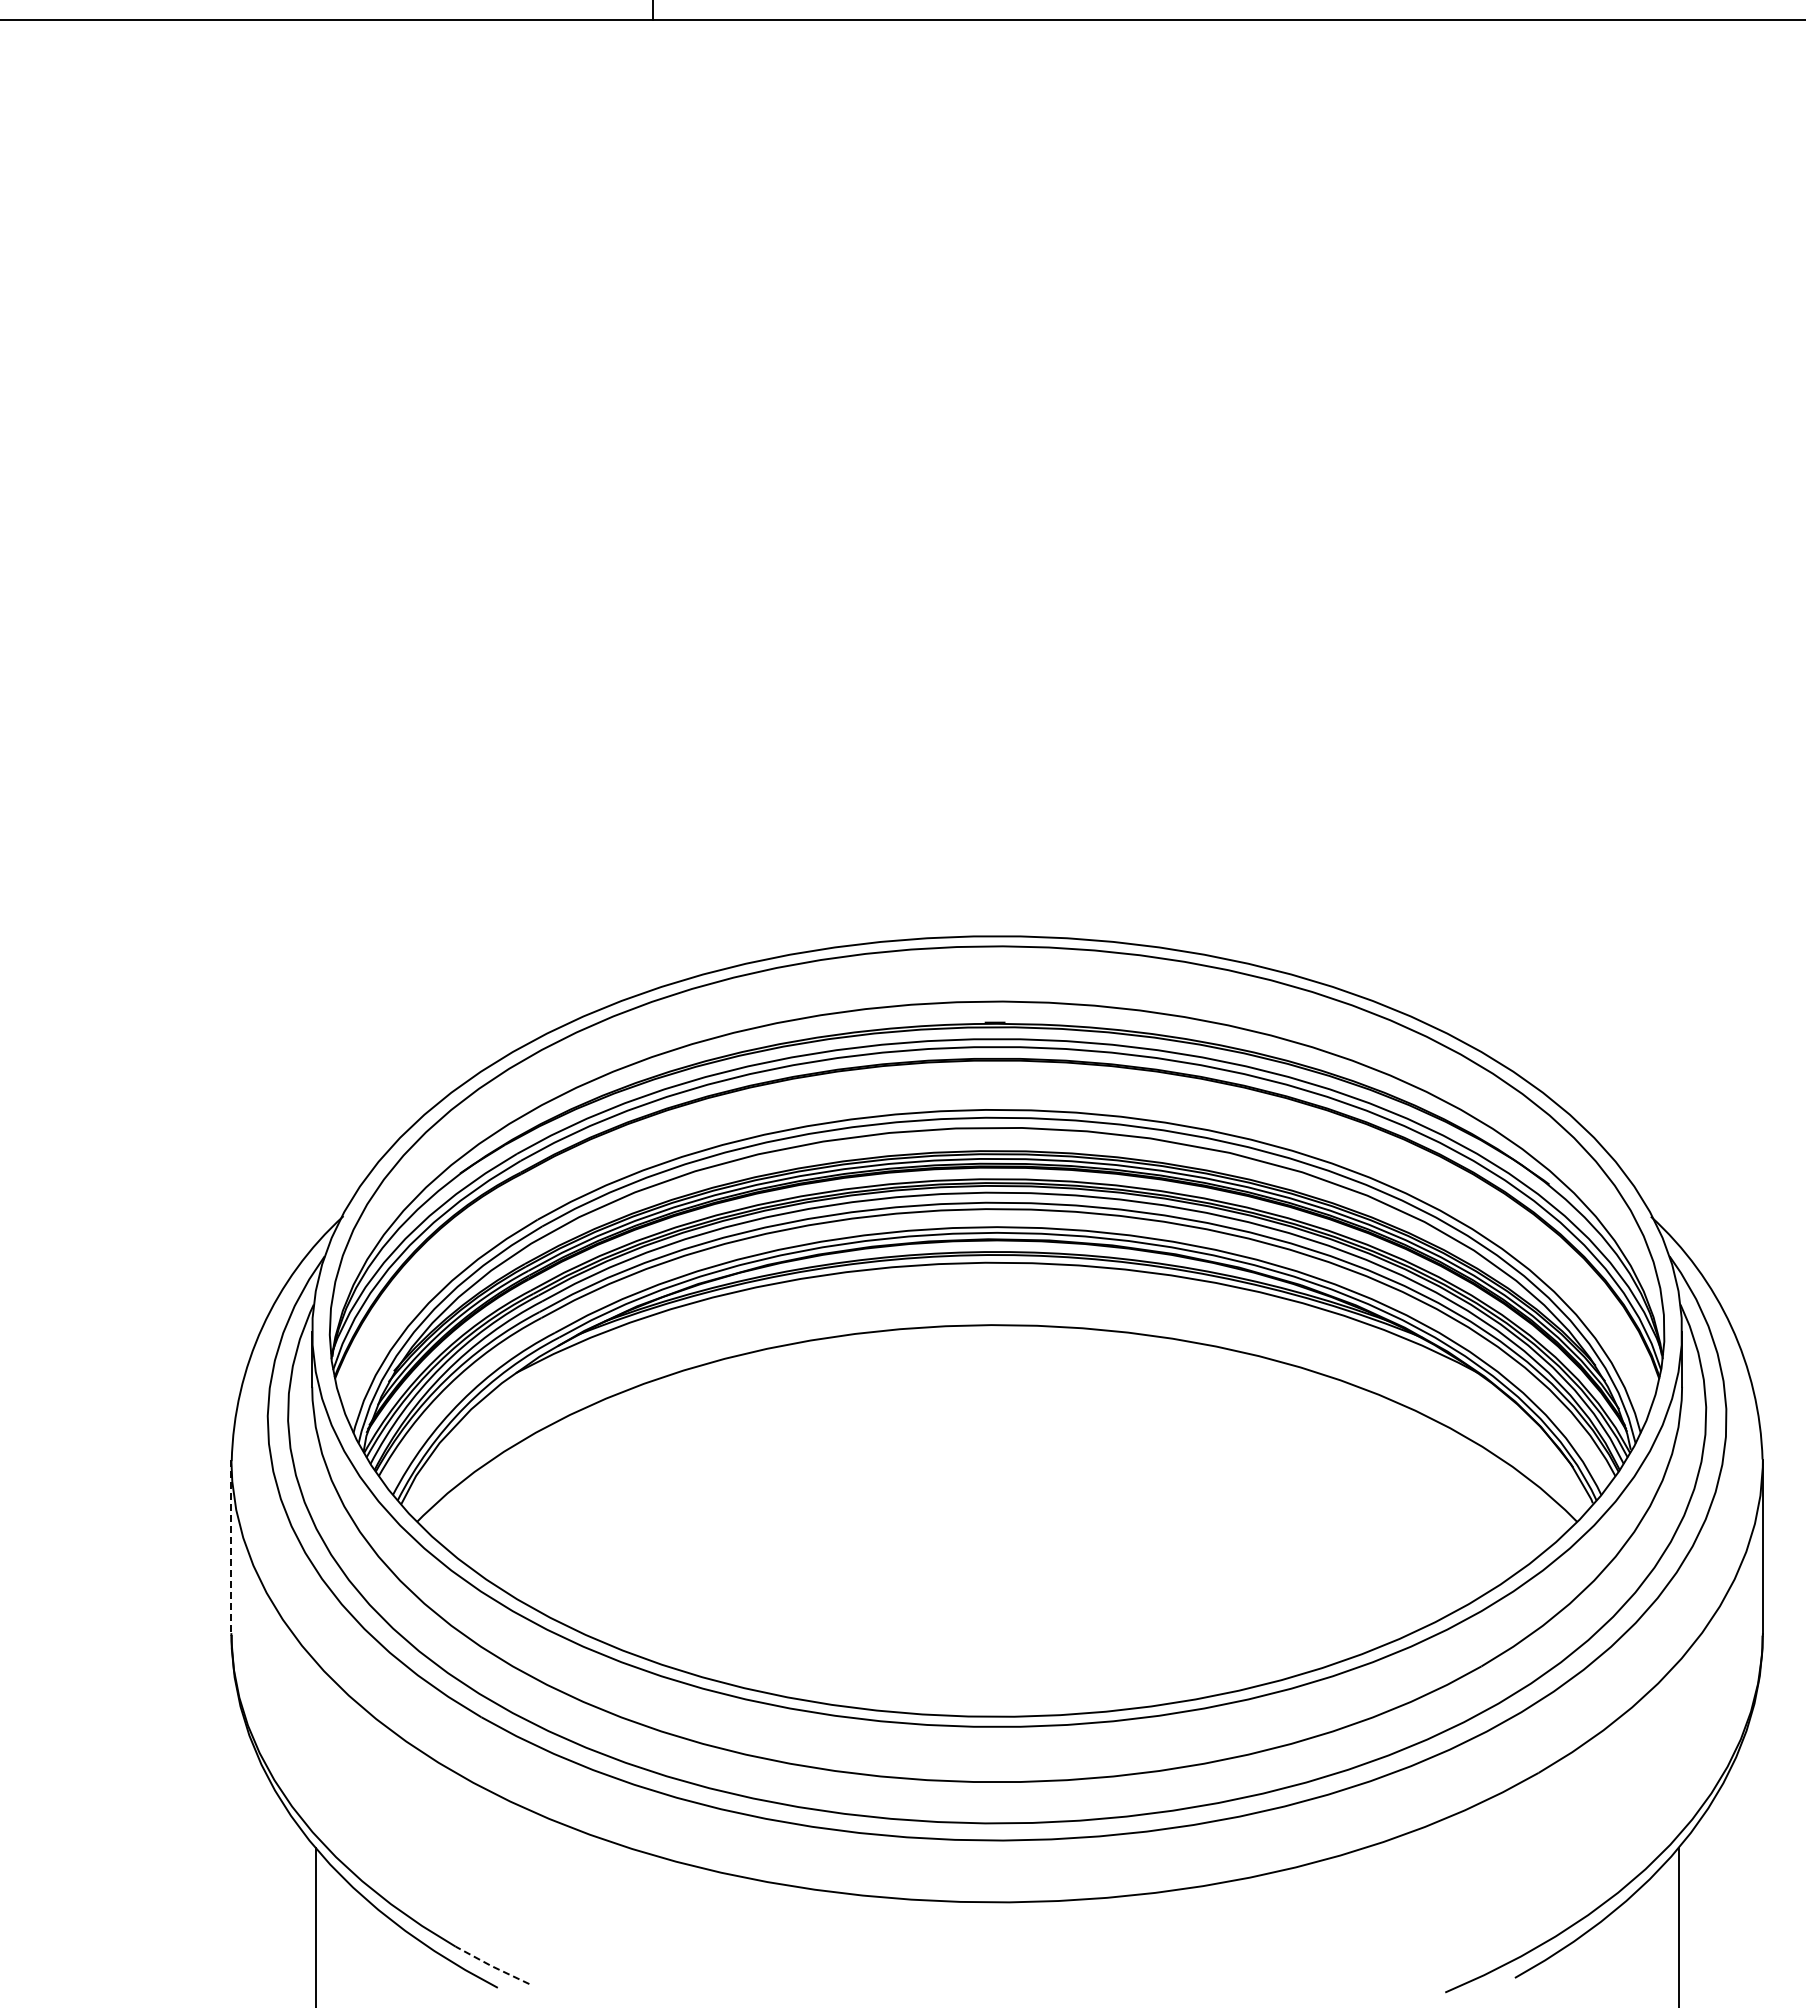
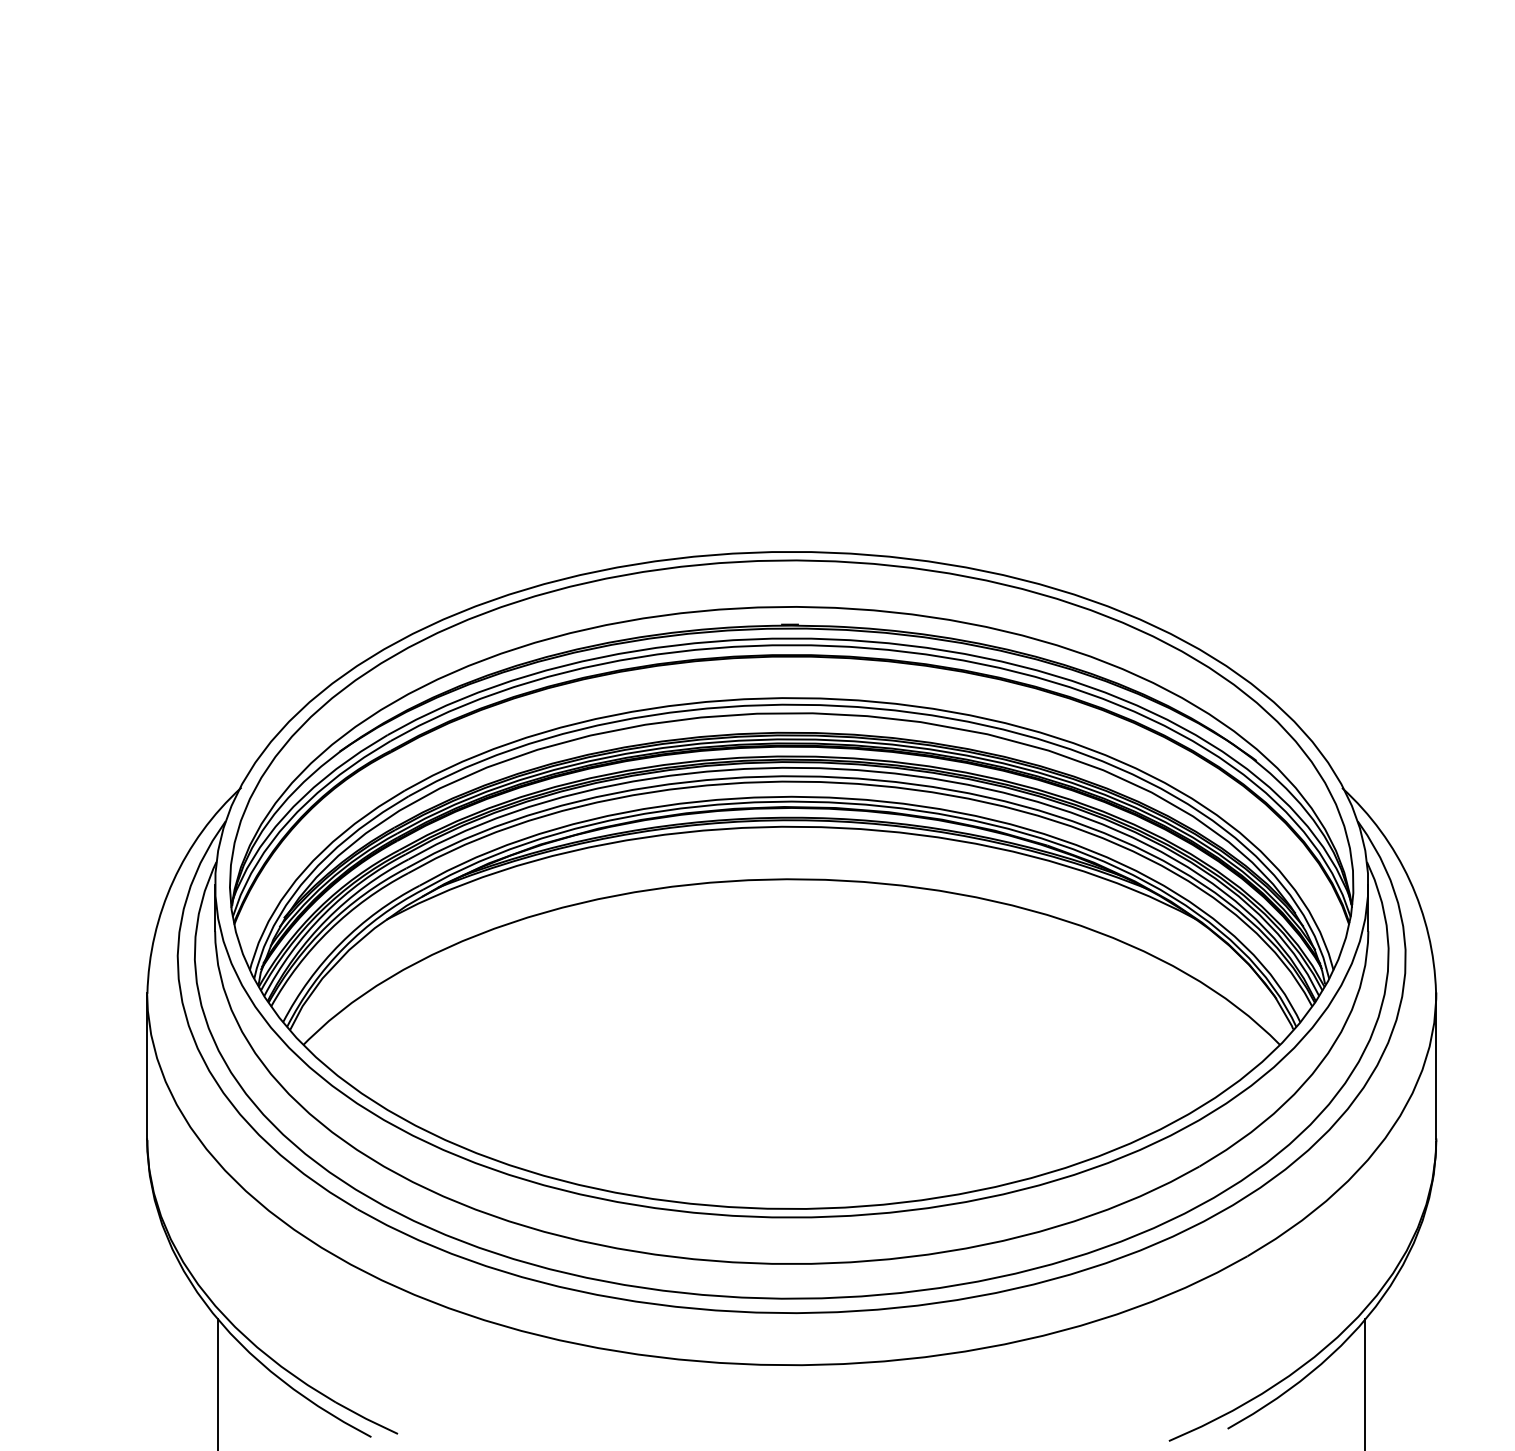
line: (231, 1547) -> (147, 1066), dashed -> solid
line: (491, 1966) -> (366, 1419), dashed -> solid

